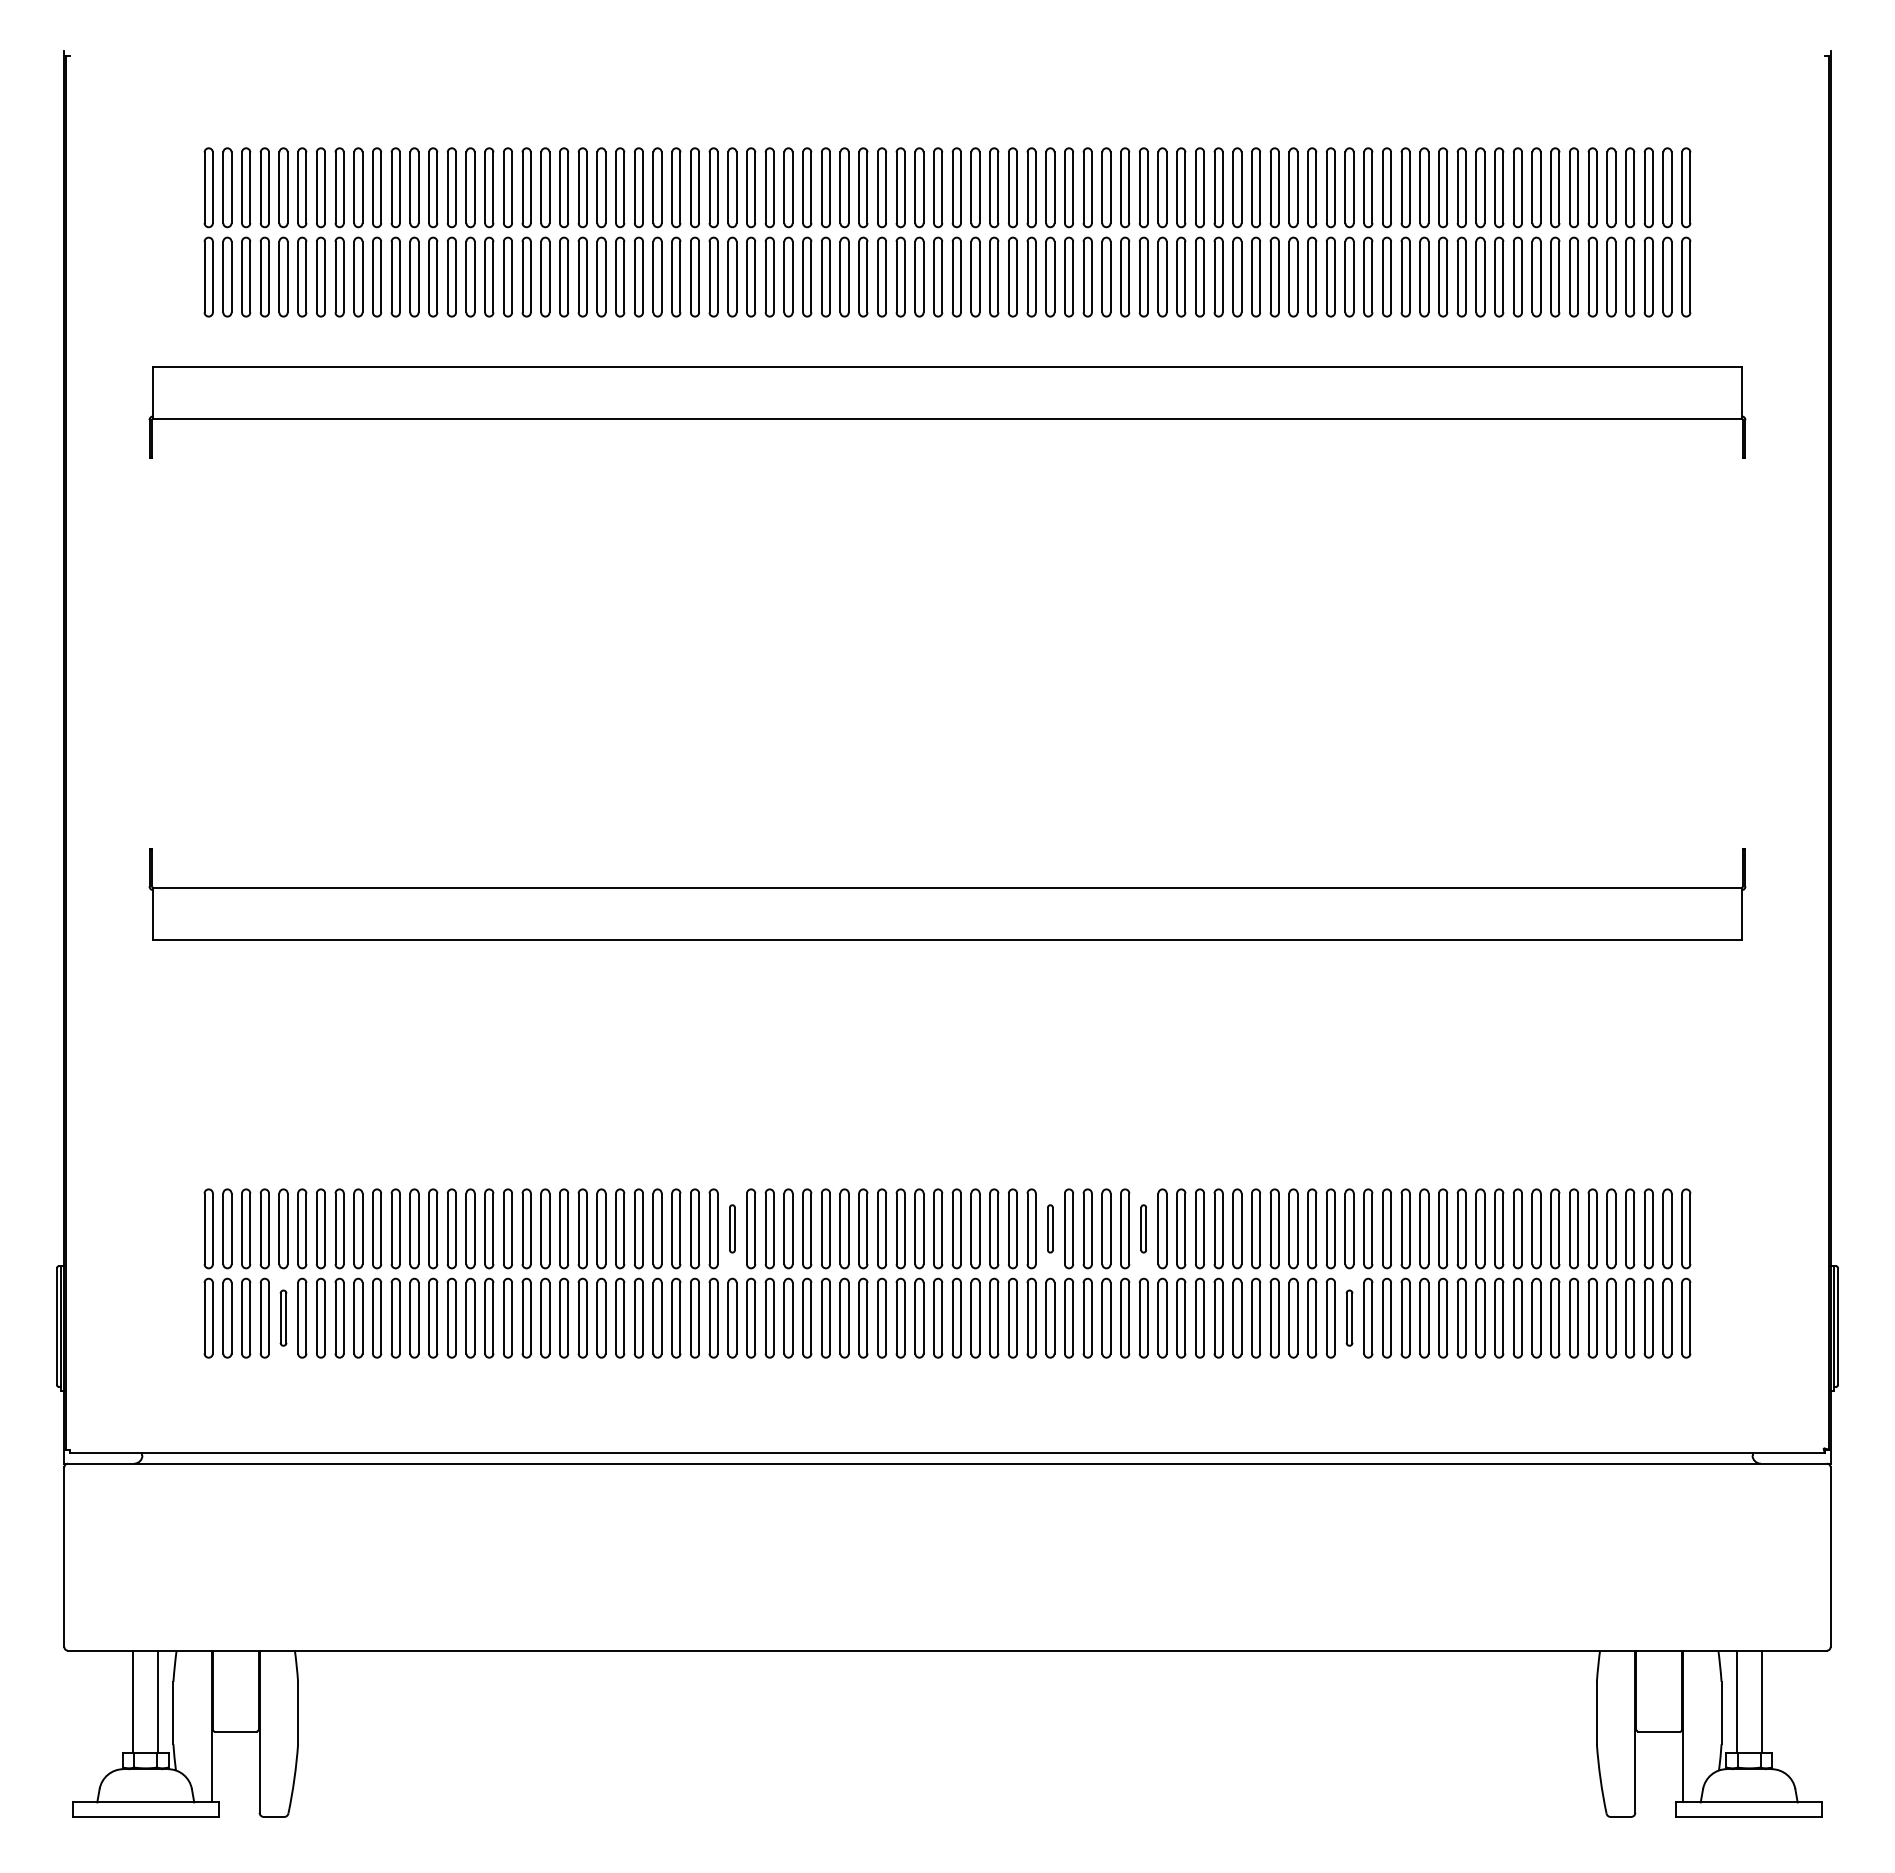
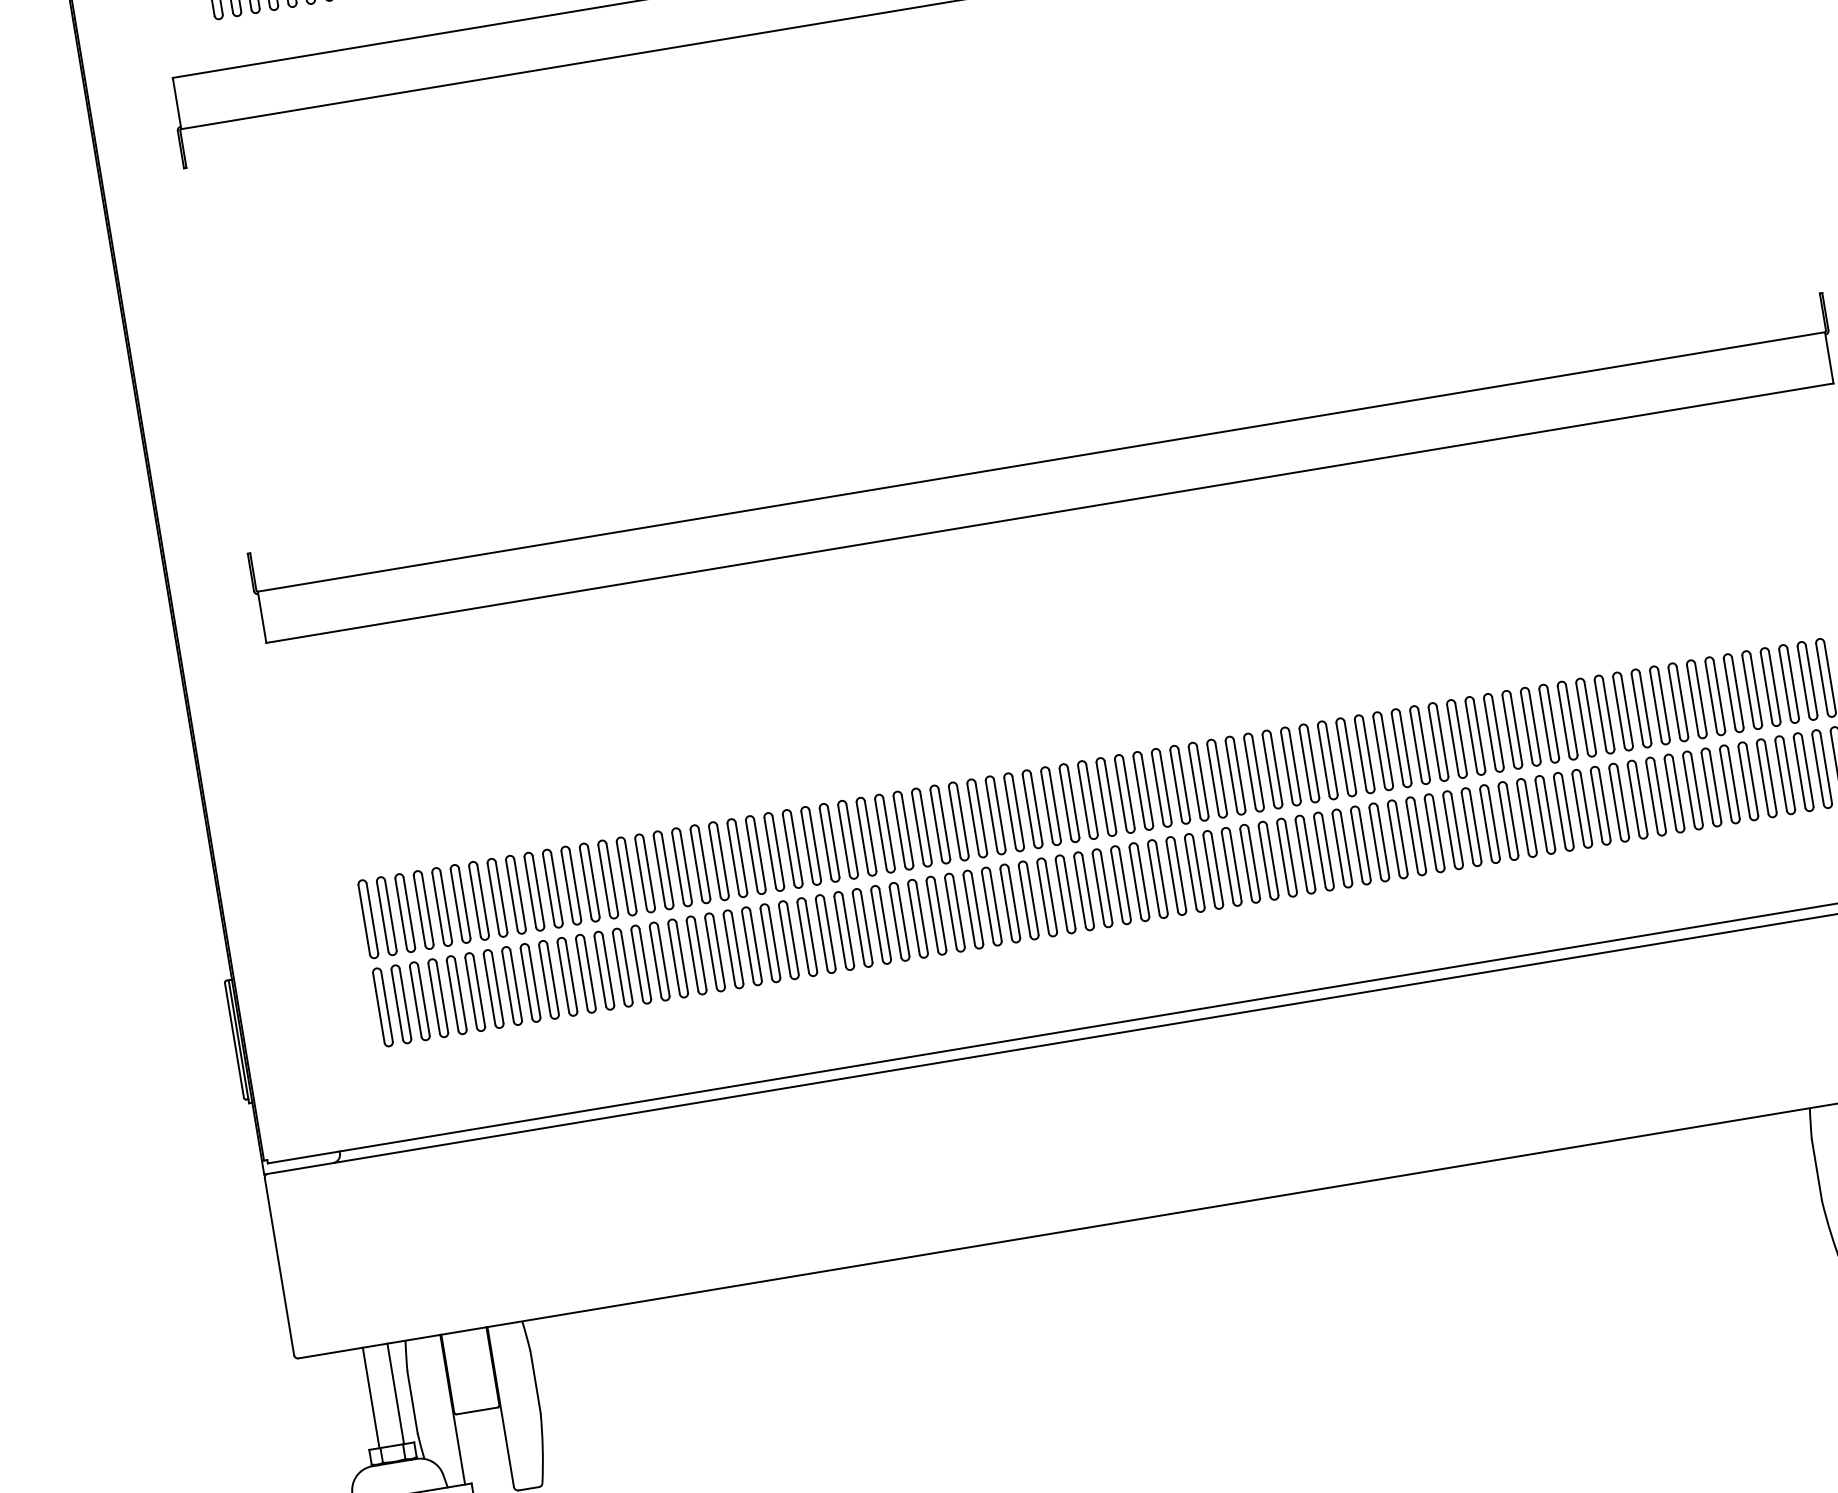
part: (732, 1228) -> (885, 833), size x1.67
part: (1050, 1228) -> (1198, 781), size x1.67
part: (1143, 1228) -> (1290, 766), size x1.67
part: (283, 1317) -> (456, 994), size x1.43
part: (1349, 1317) -> (1508, 820), size x1.43

